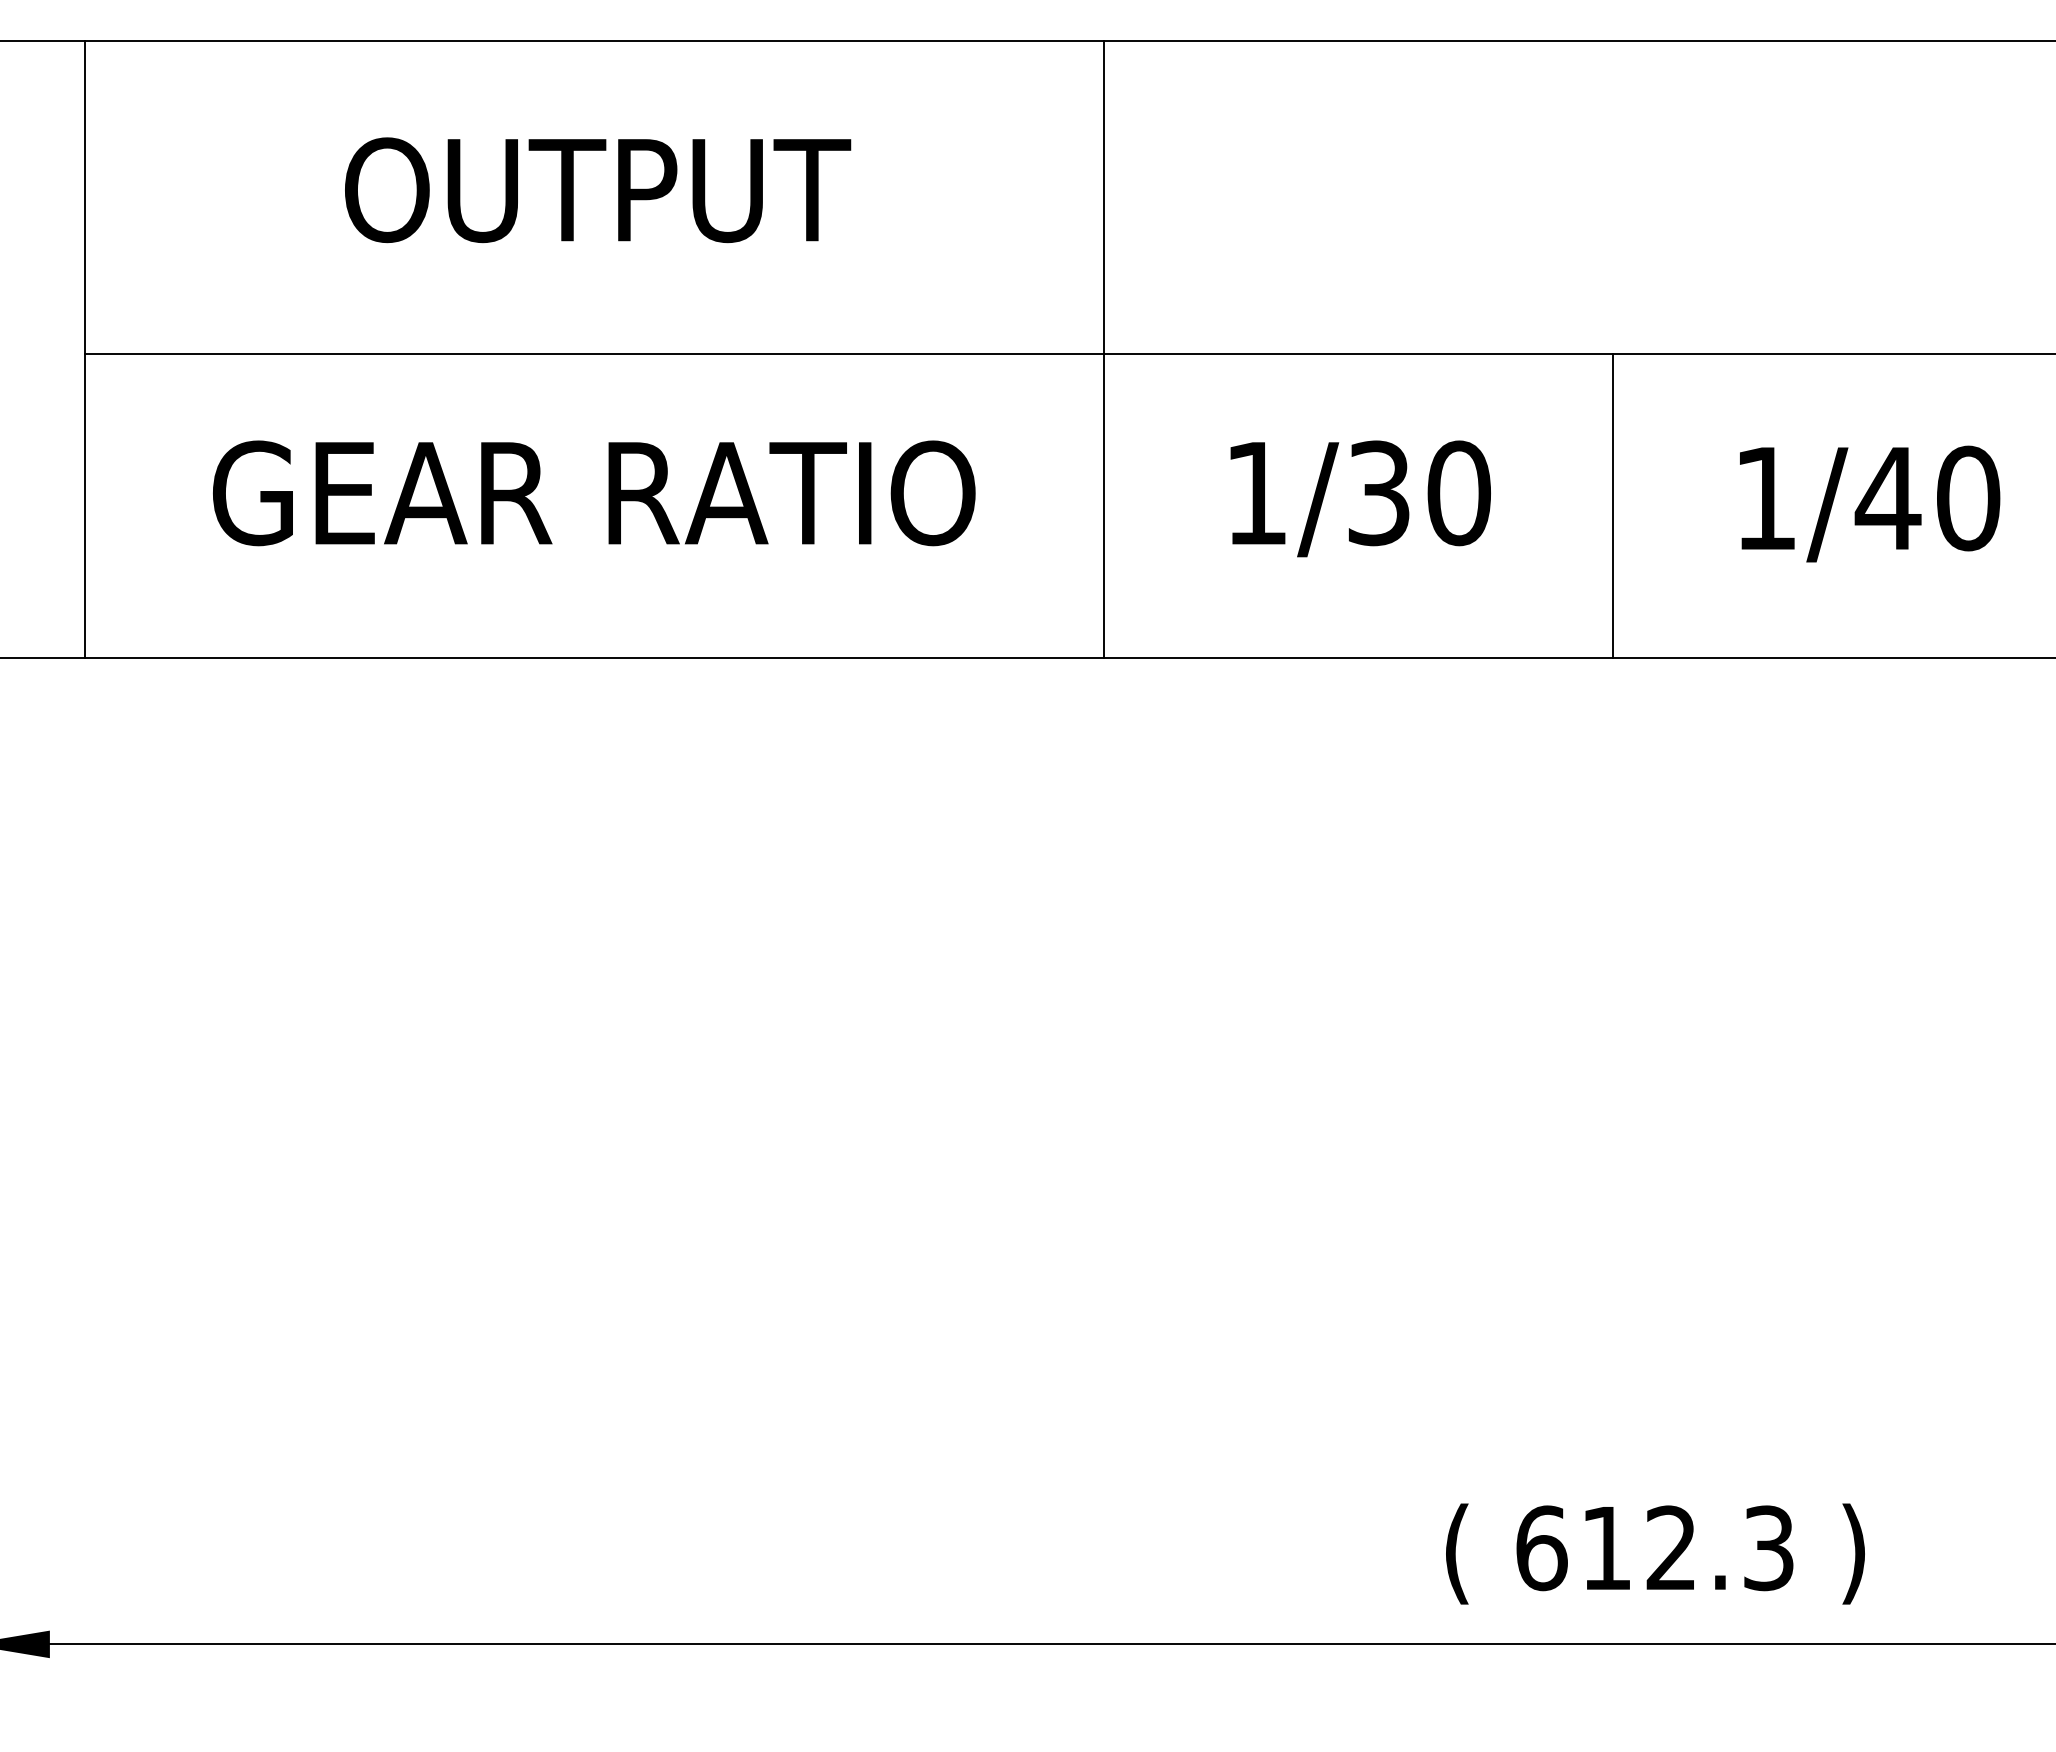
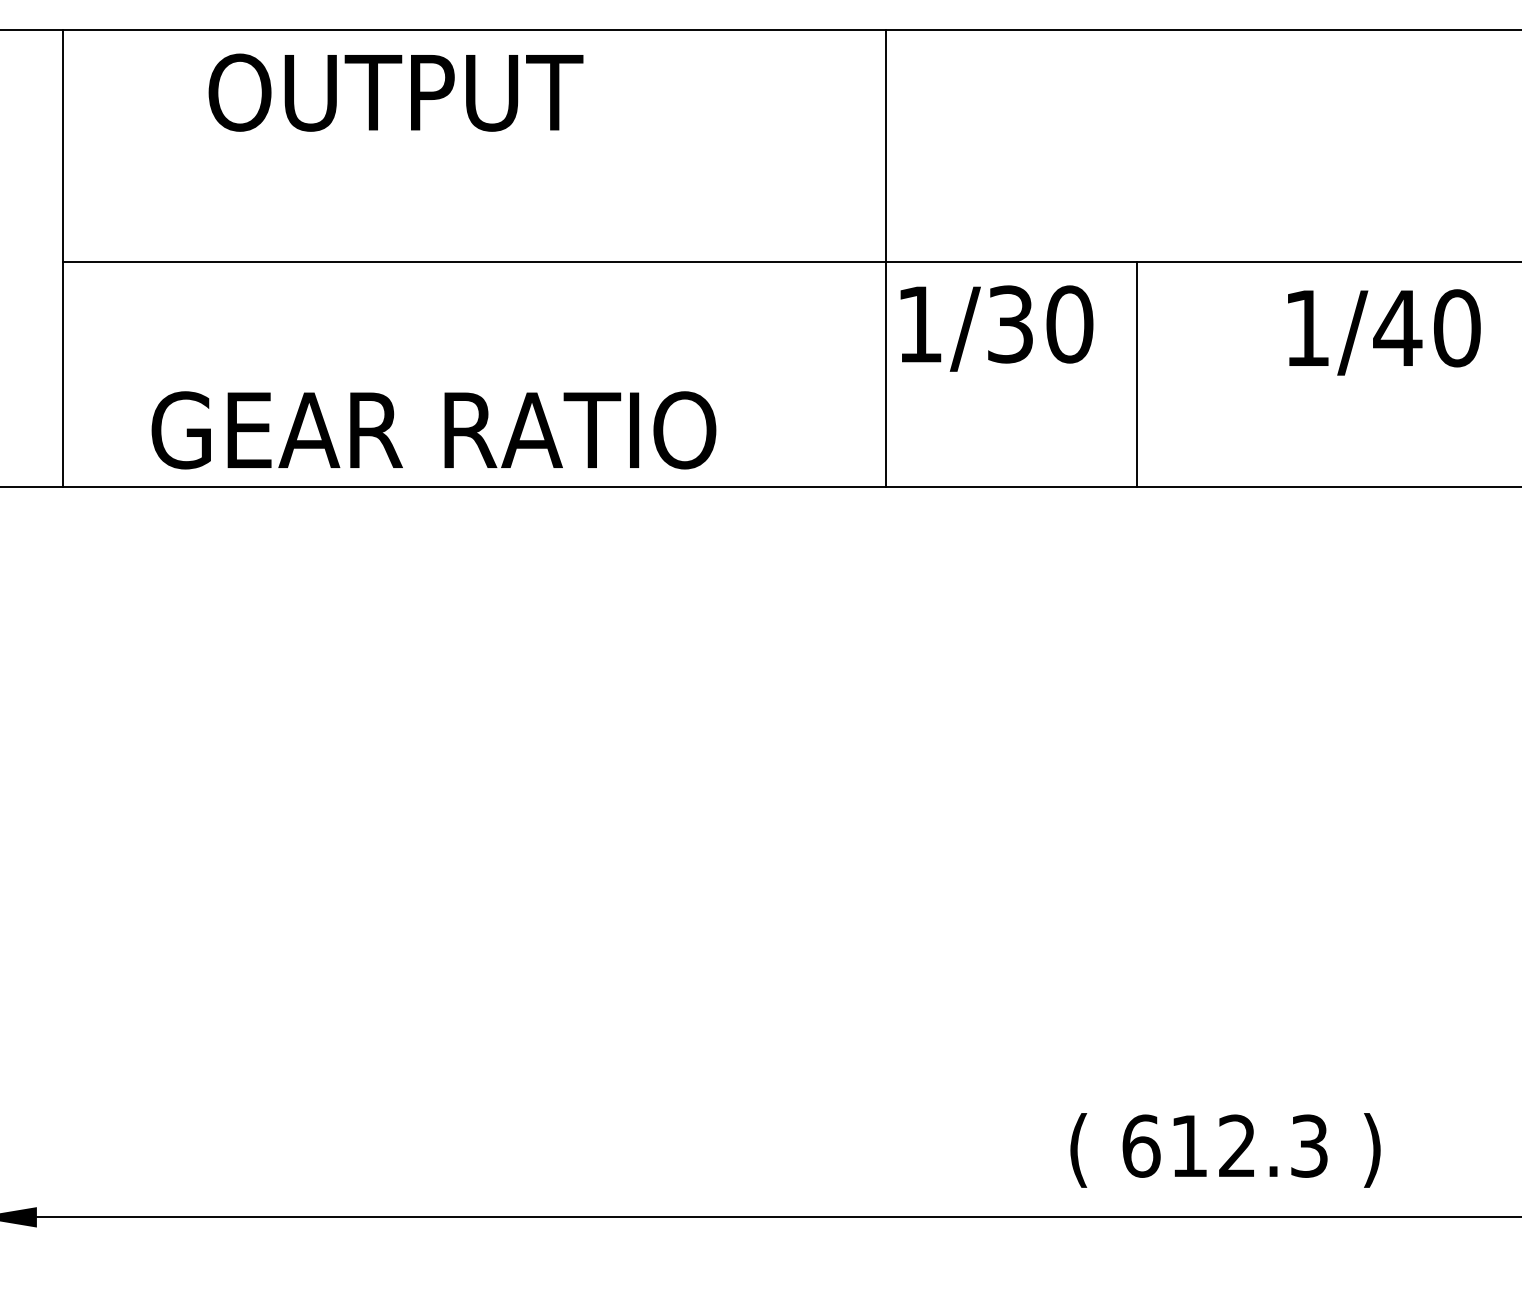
text: (598, 190) -> (396, 92), moved
line: (1103, 349) -> (885, 258), moved
text: (594, 493) -> (434, 430), moved
text: (1360, 498) -> (996, 328), moved
text: (1870, 503) -> (1384, 332), moved
line: (1612, 505) -> (1136, 374), moved

